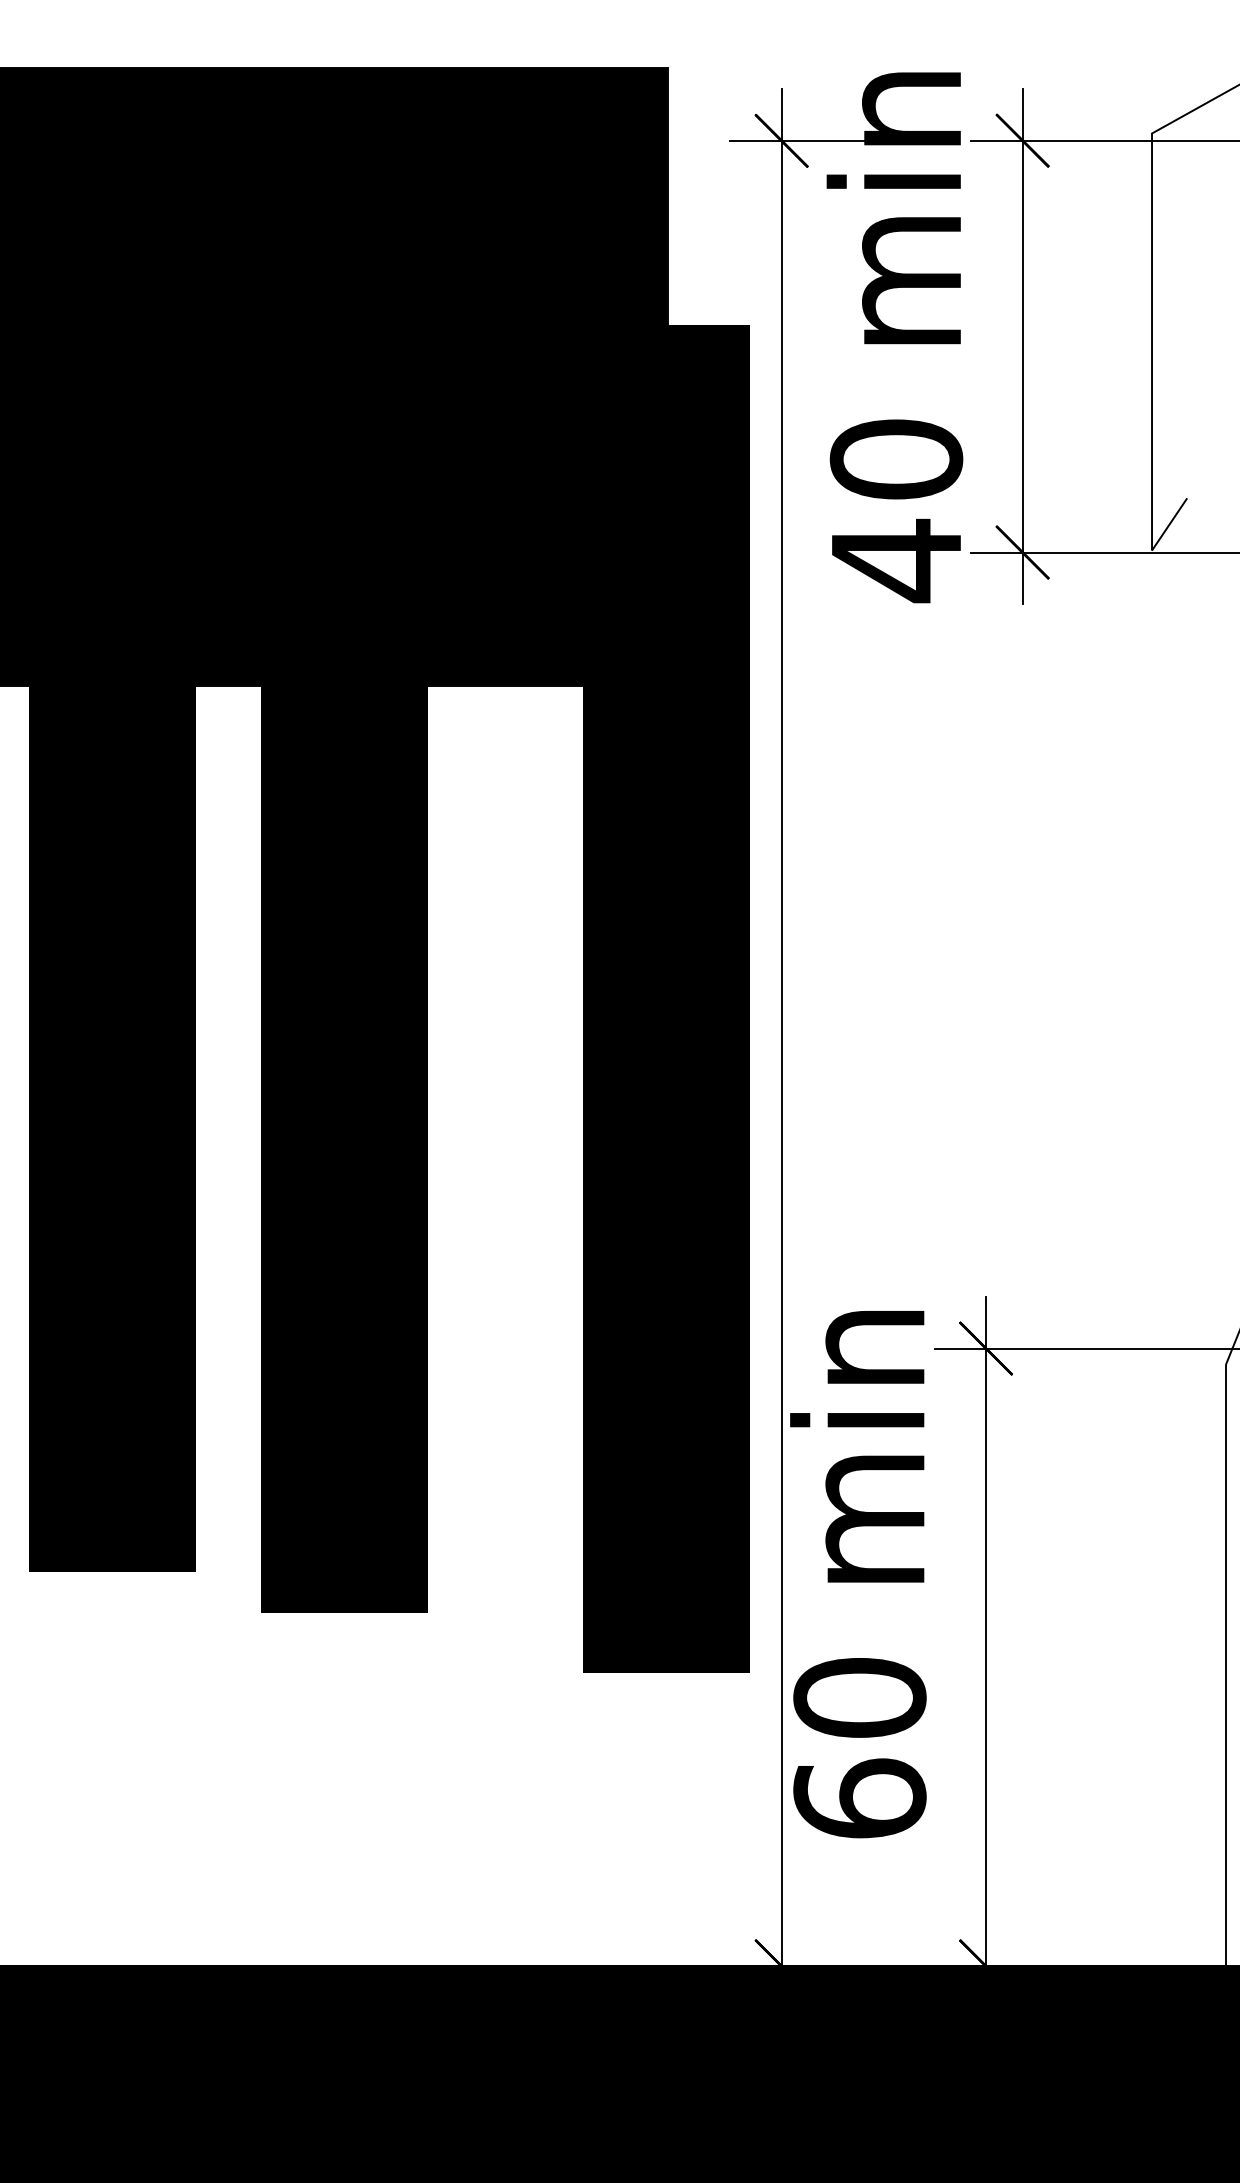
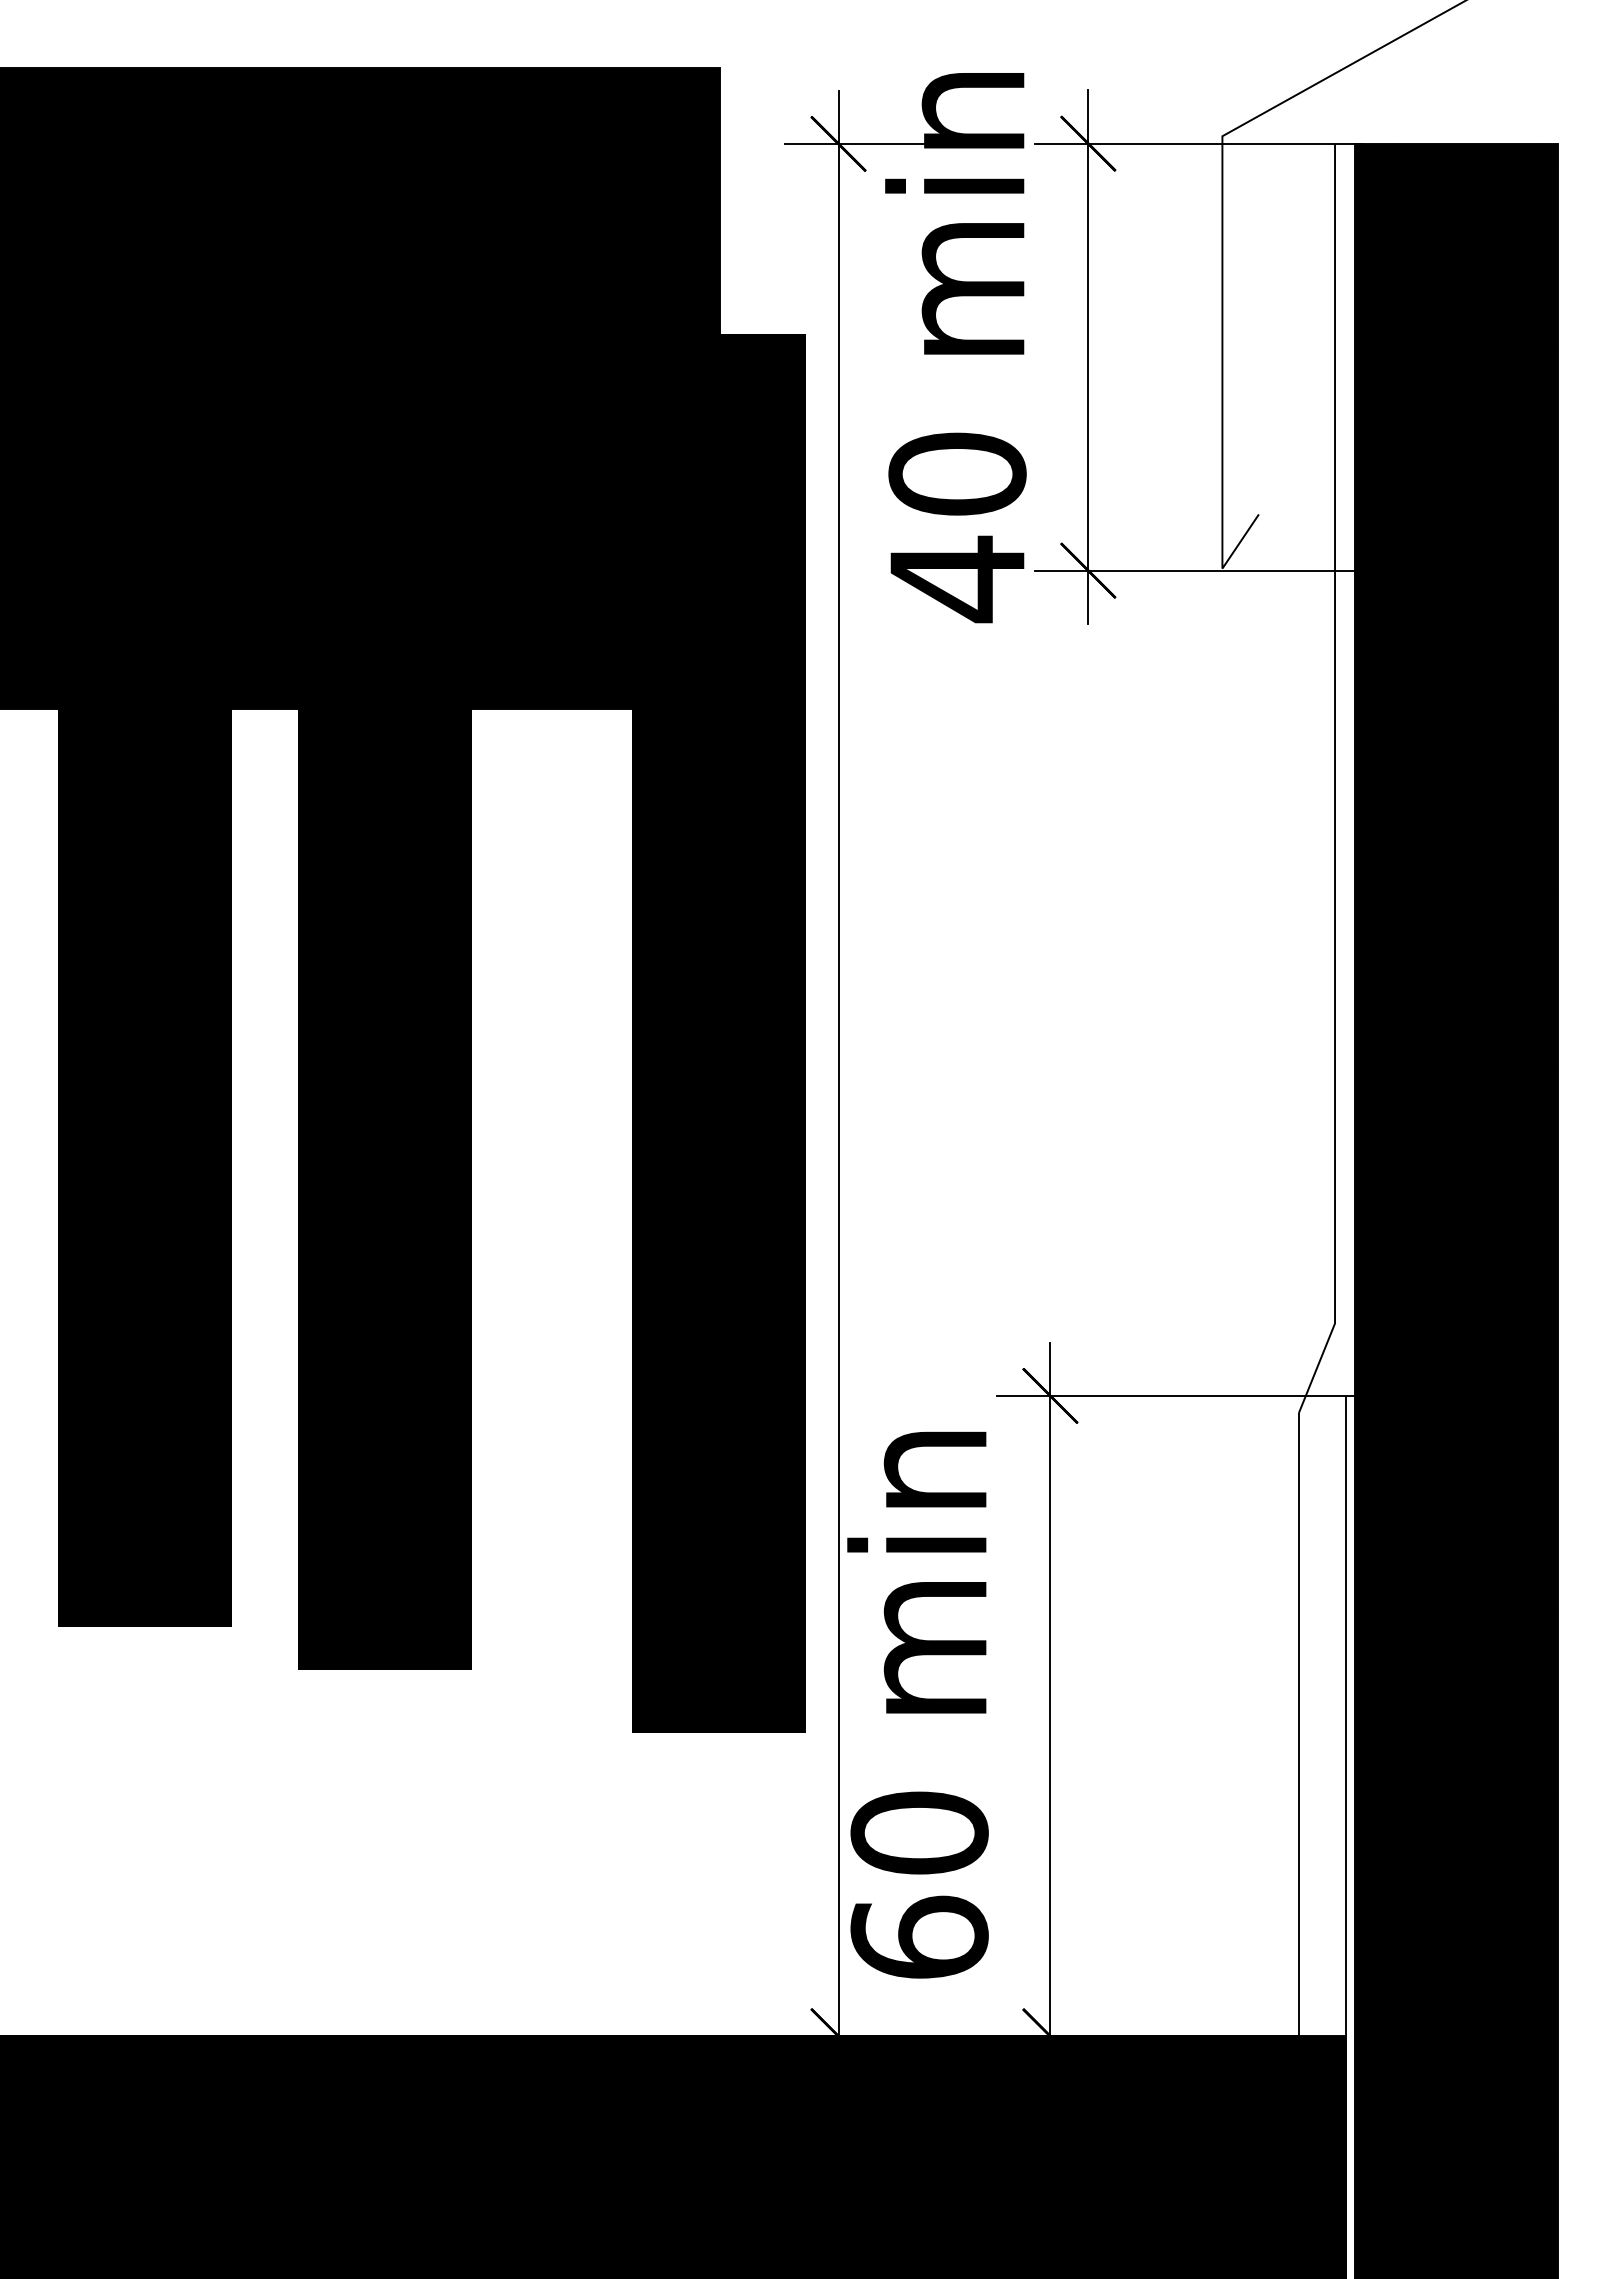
text: (857, 1573) -> (917, 1704), moved

